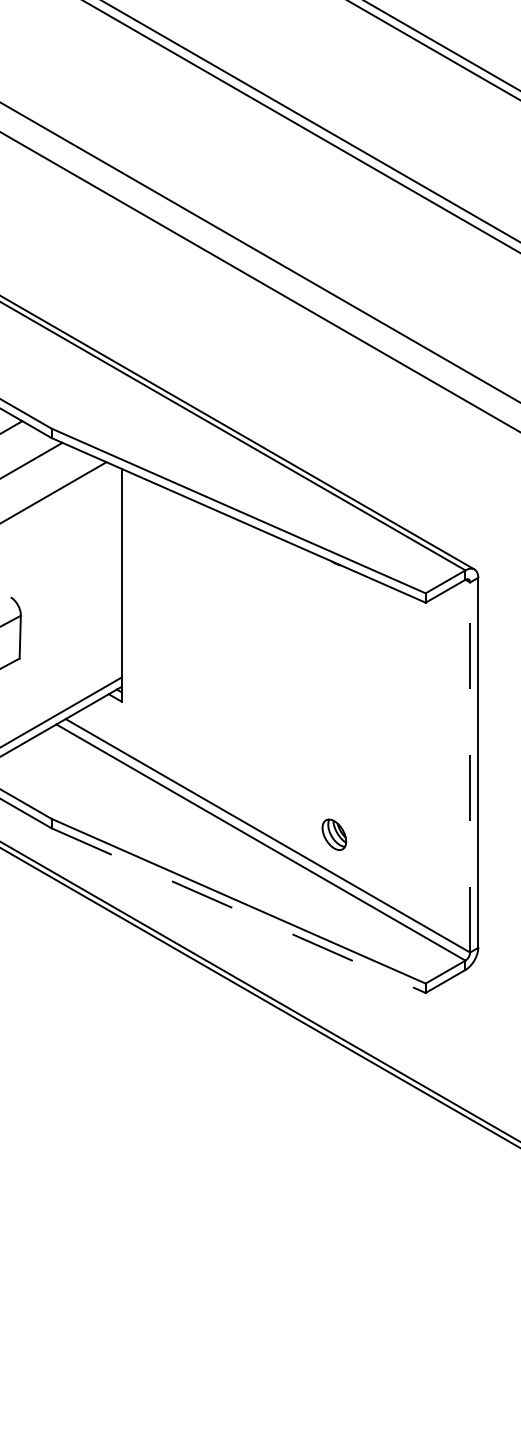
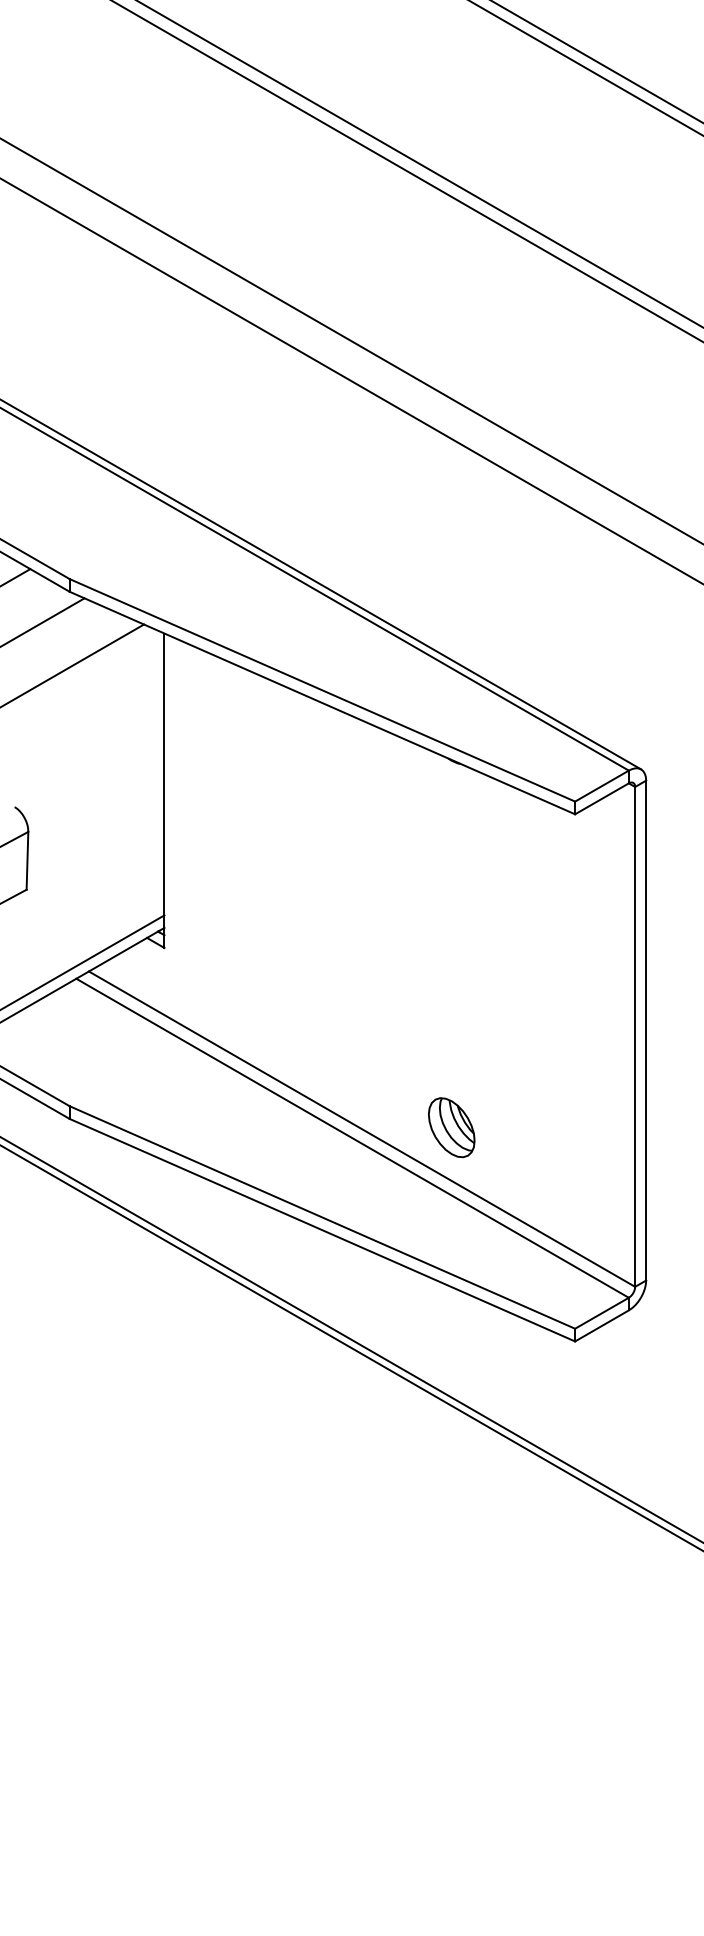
line: (470, 767) -> (635, 1036), dashed -> solid
part: (334, 834) -> (451, 1127), size x1.43
line: (239, 910) -> (323, 1230), dashed -> solid

